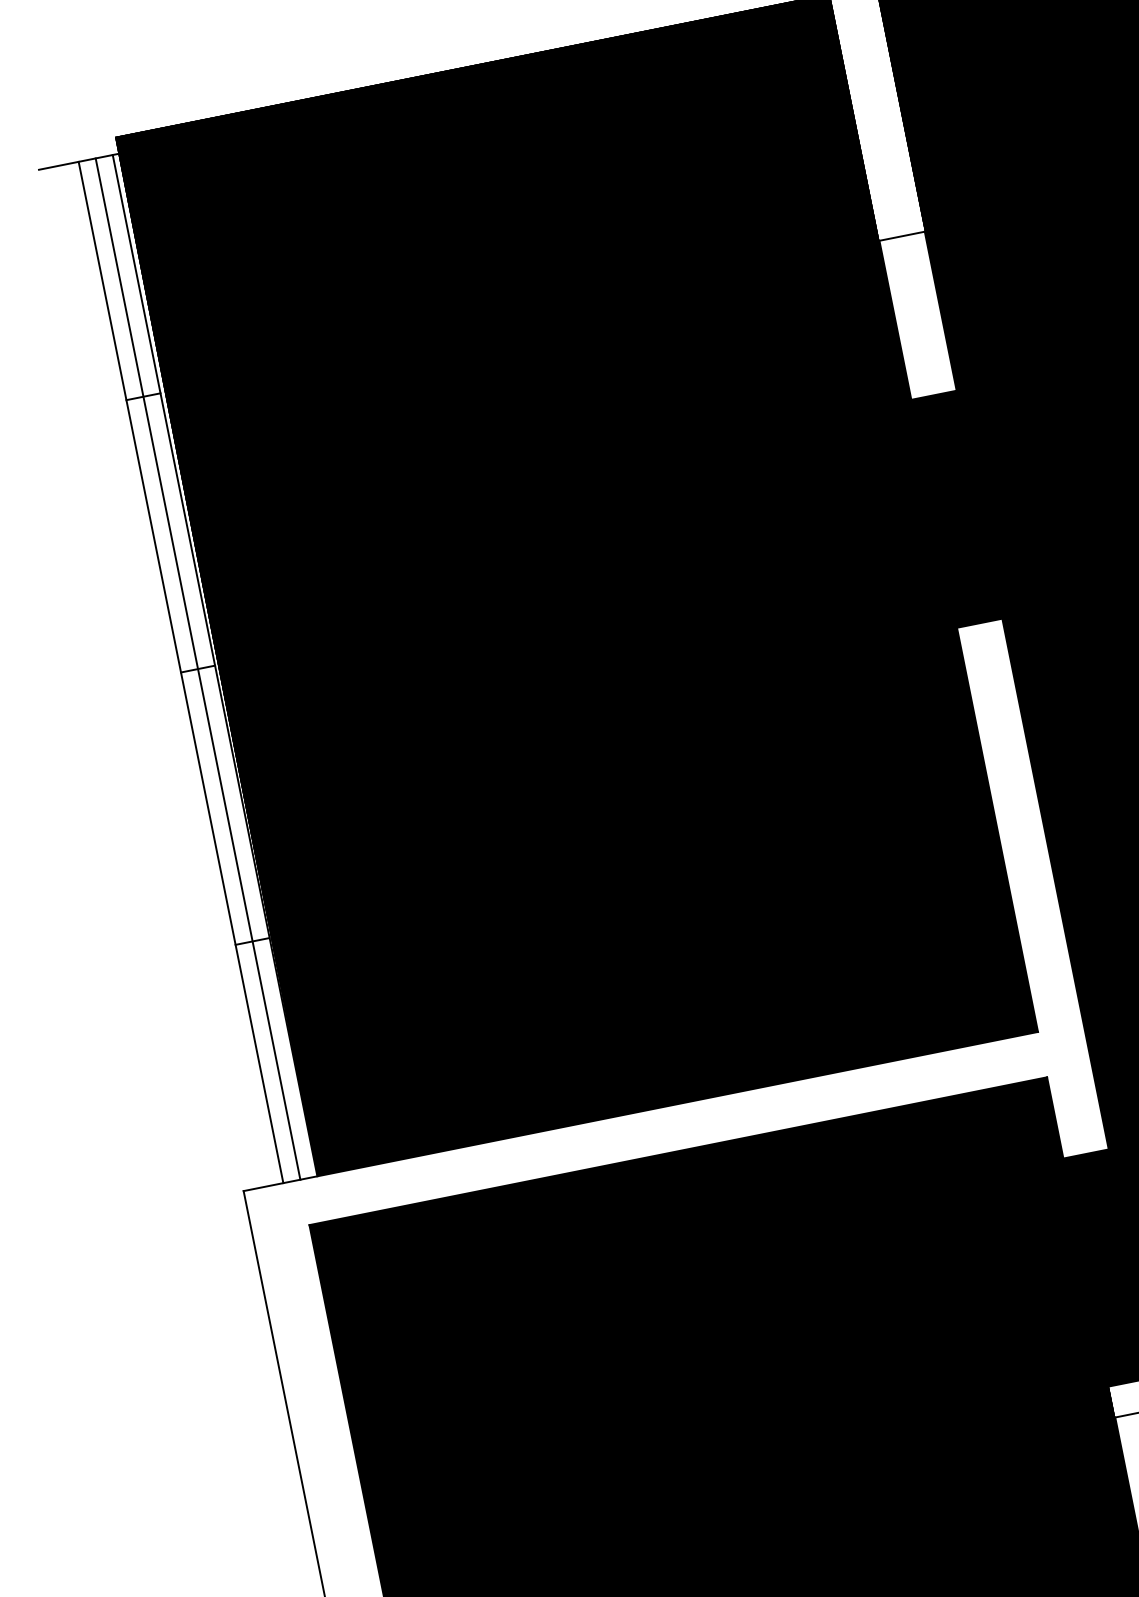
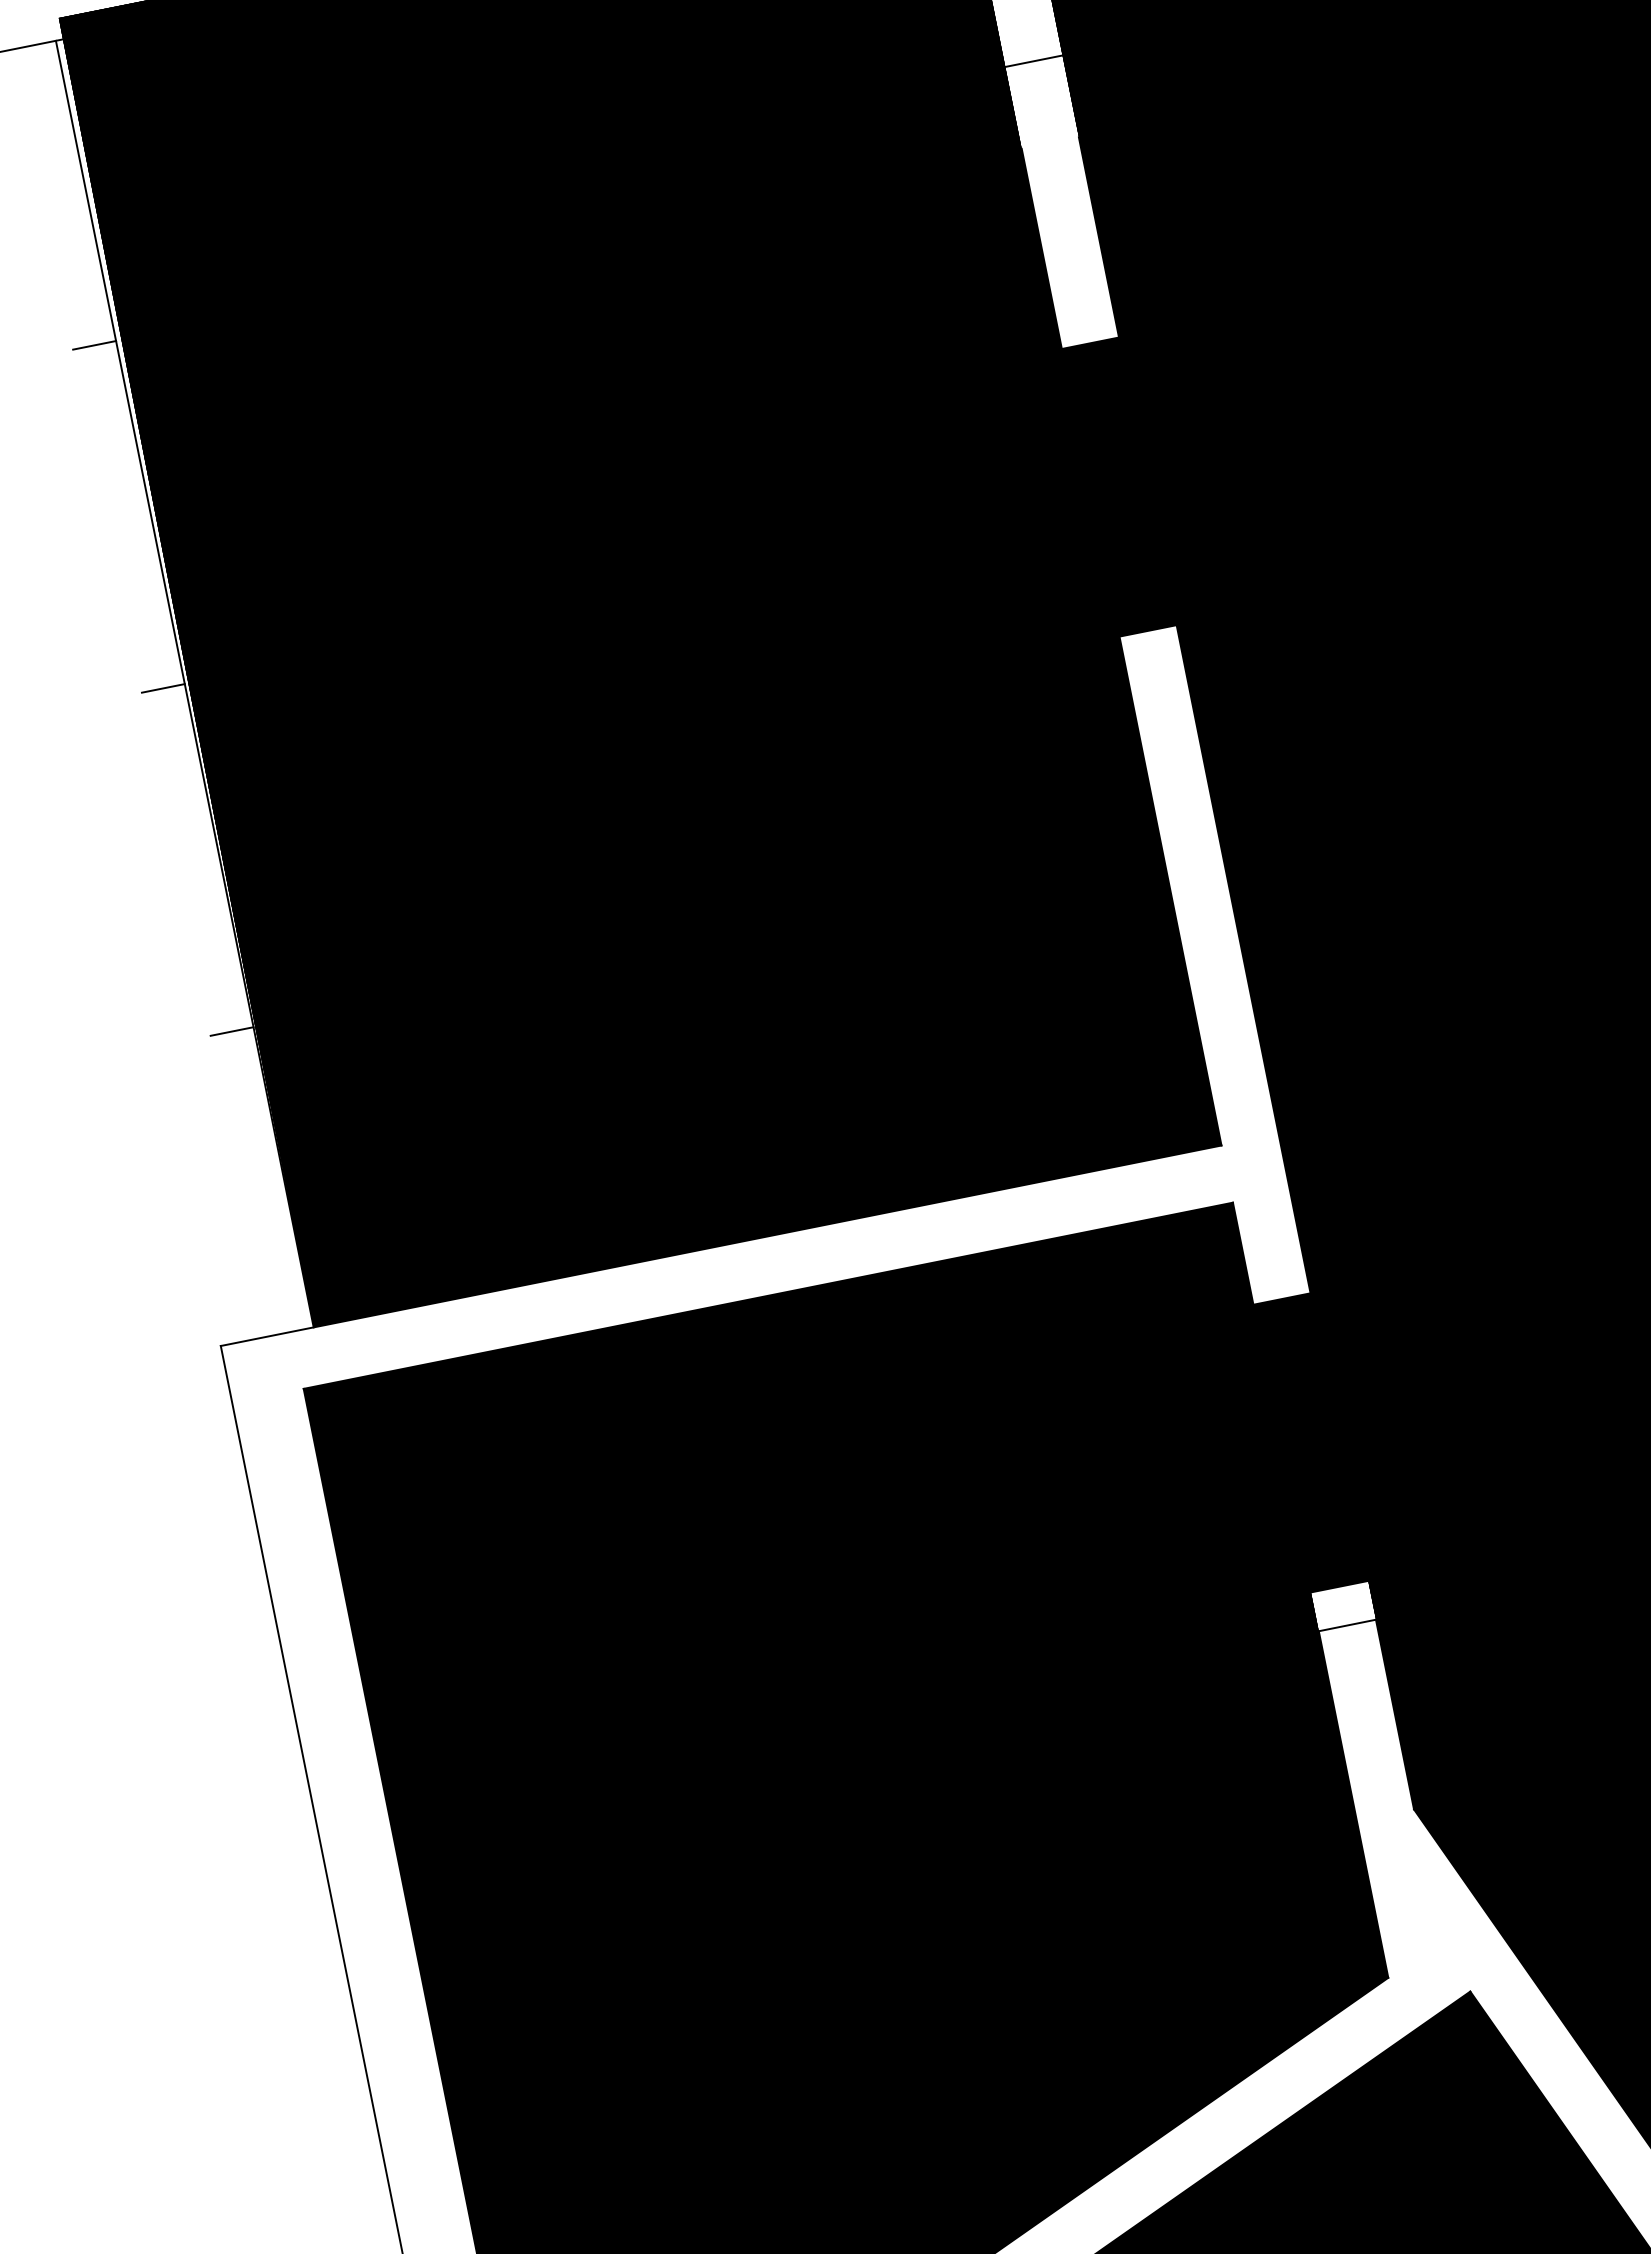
line: (901, 235) -> (1033, 60), moved
line: (198, 669) -> (163, 688), removed
line: (180, 672) -> (141, 692), removed

